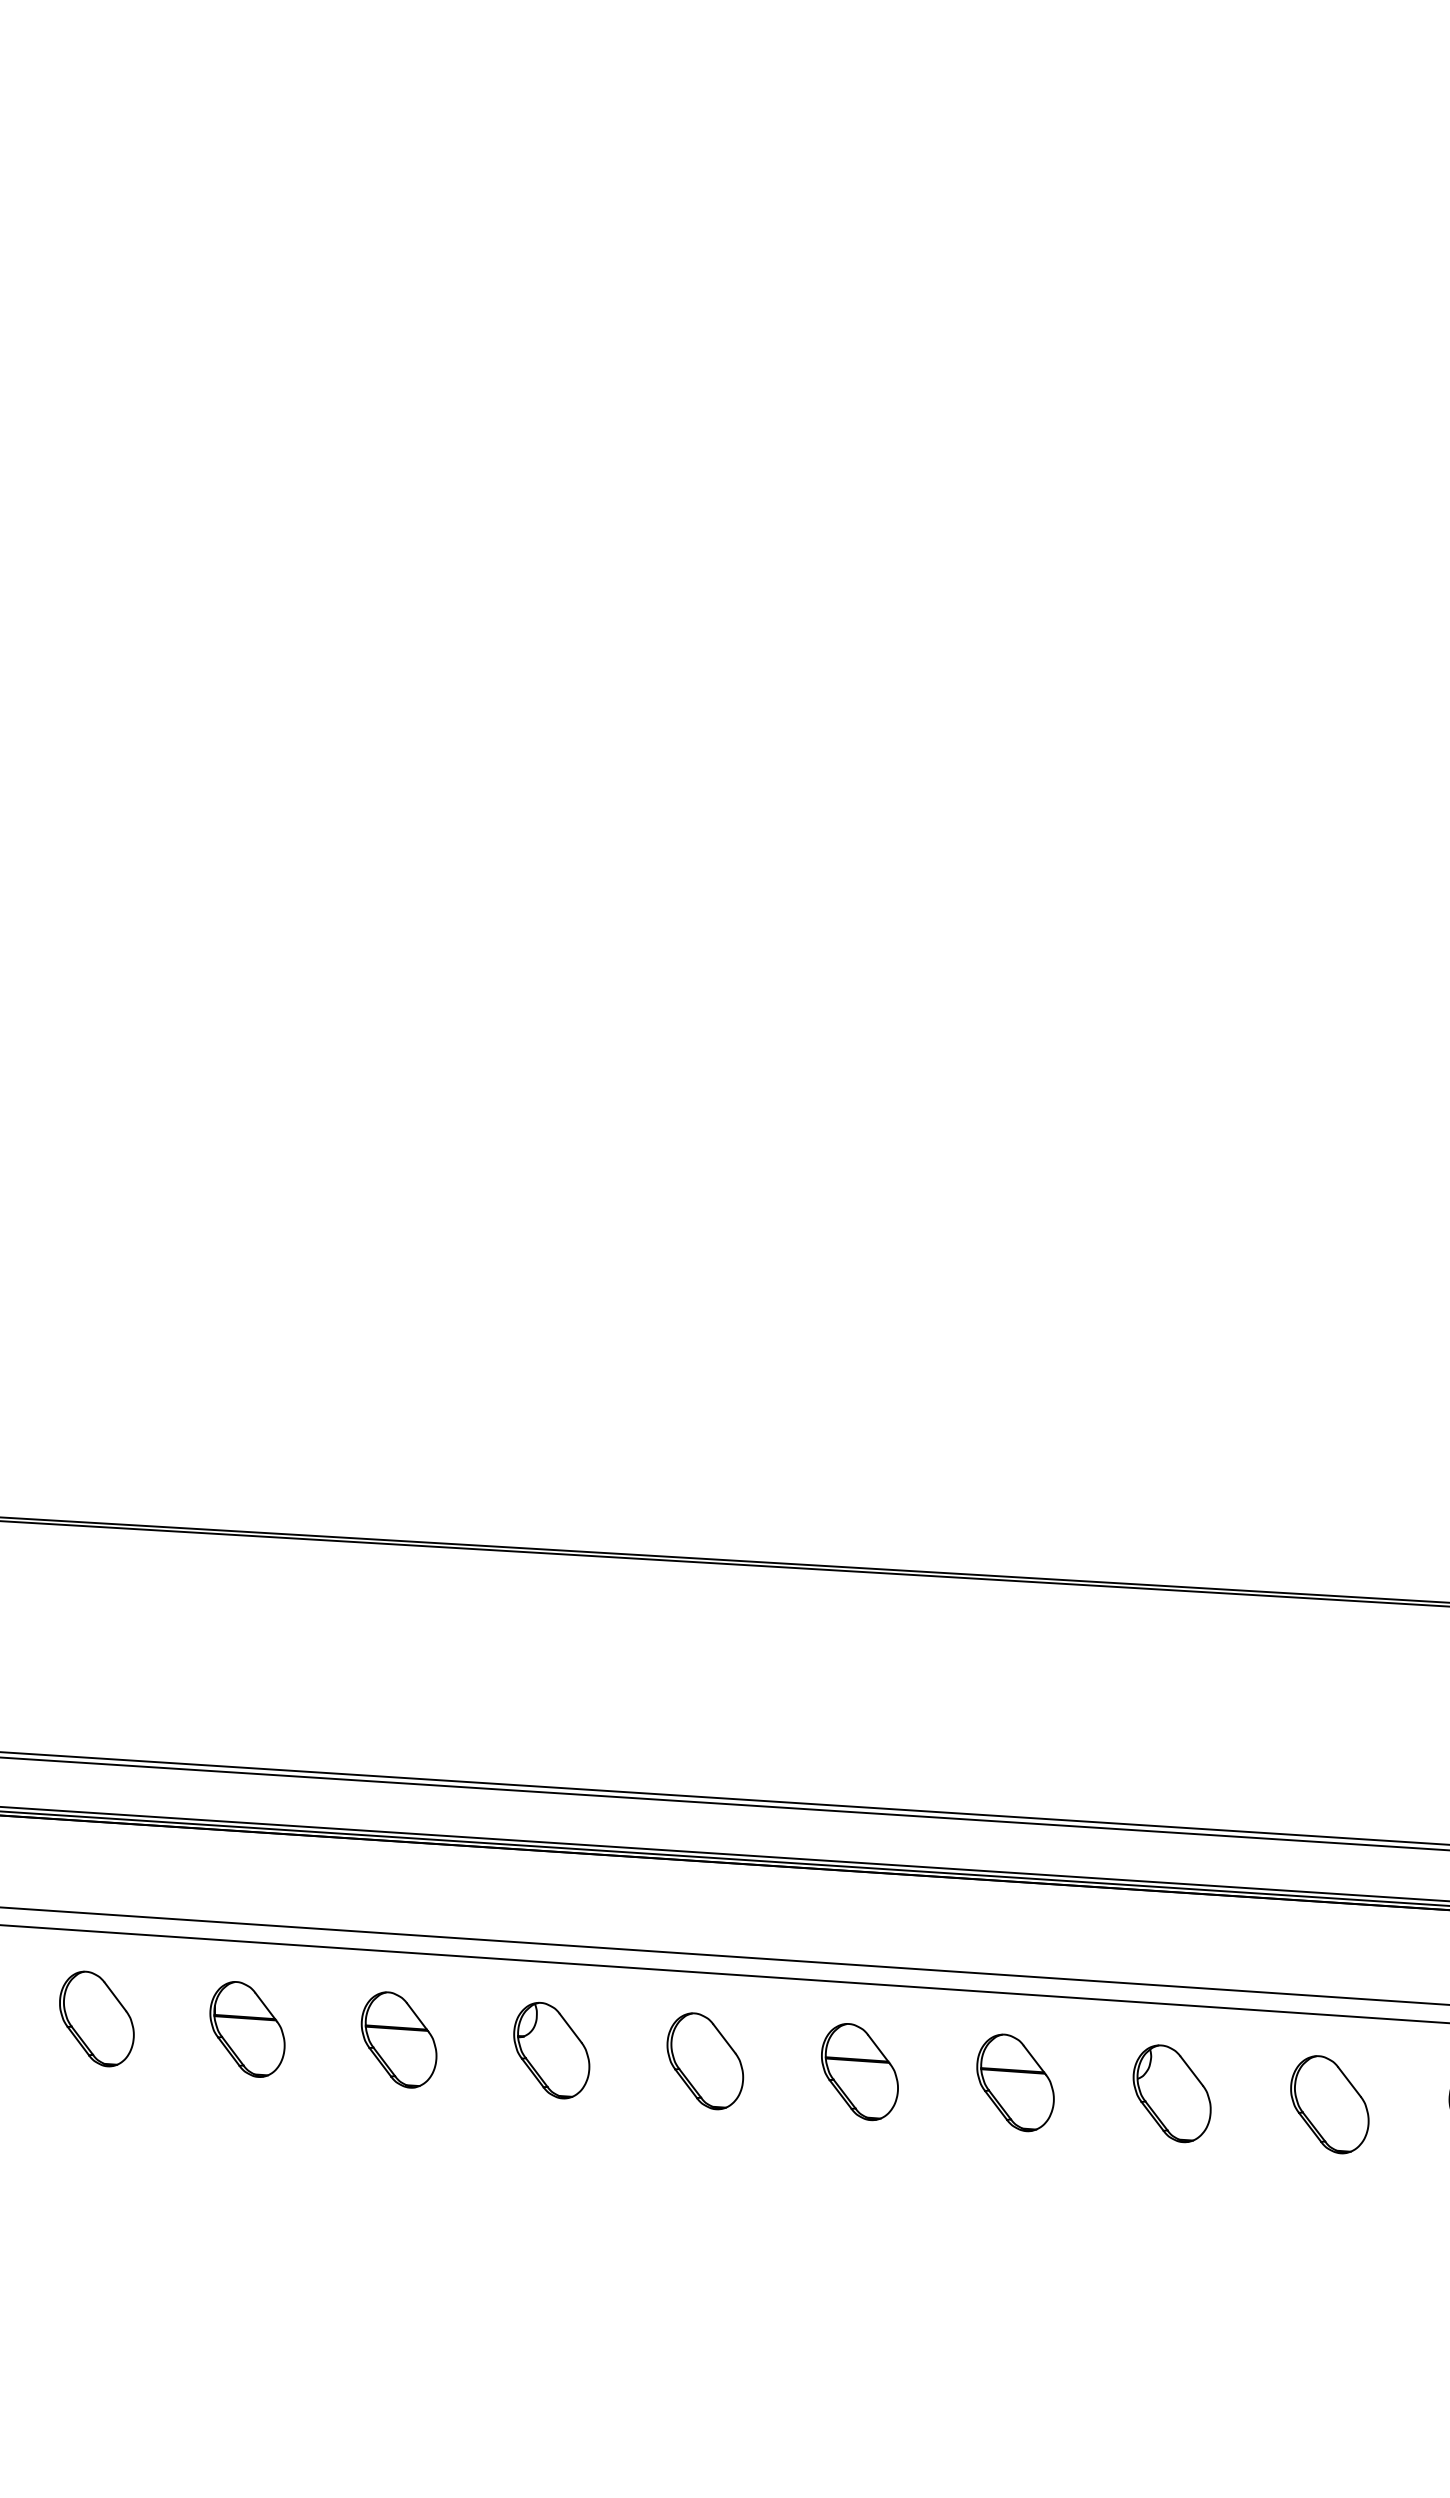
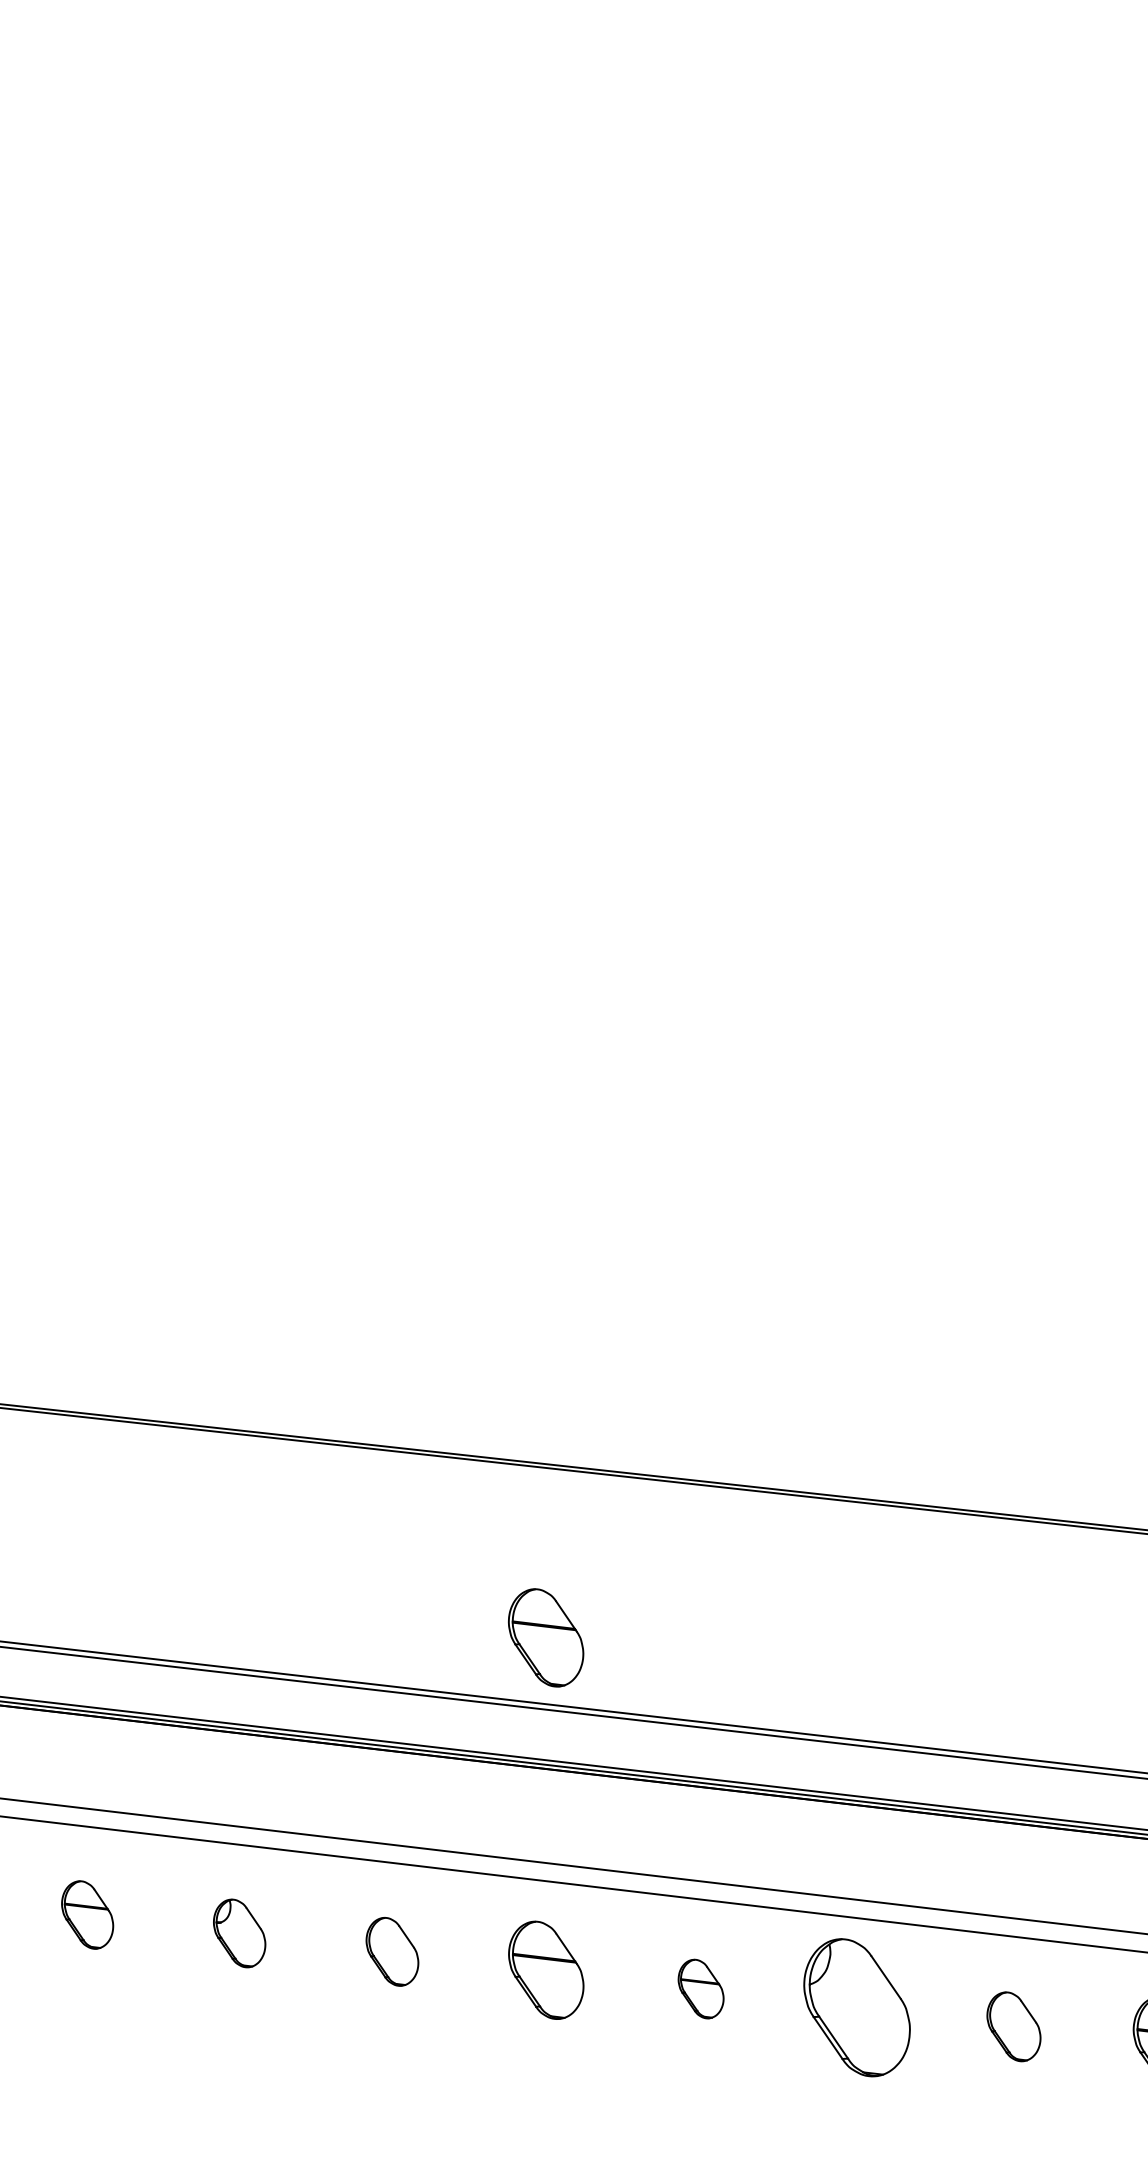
part: (842, 1740) -> (545, 1638), added
part: (398, 2039) -> (87, 1914), size x0.7
part: (551, 2050) -> (239, 1933), size x0.7
part: (705, 2061) -> (392, 1951), size x0.7
part: (1015, 2082) -> (701, 1988), size x0.6
part: (1171, 2093) -> (856, 2007), size x1.4
part: (1329, 2104) -> (1013, 2026), size x0.7

